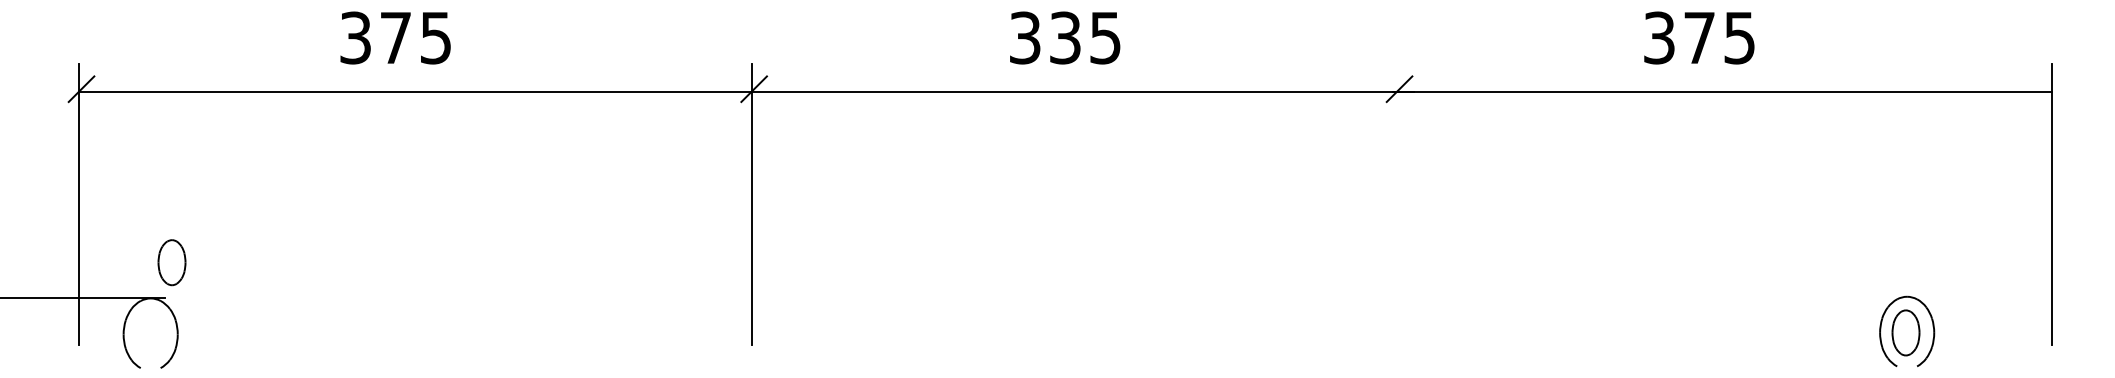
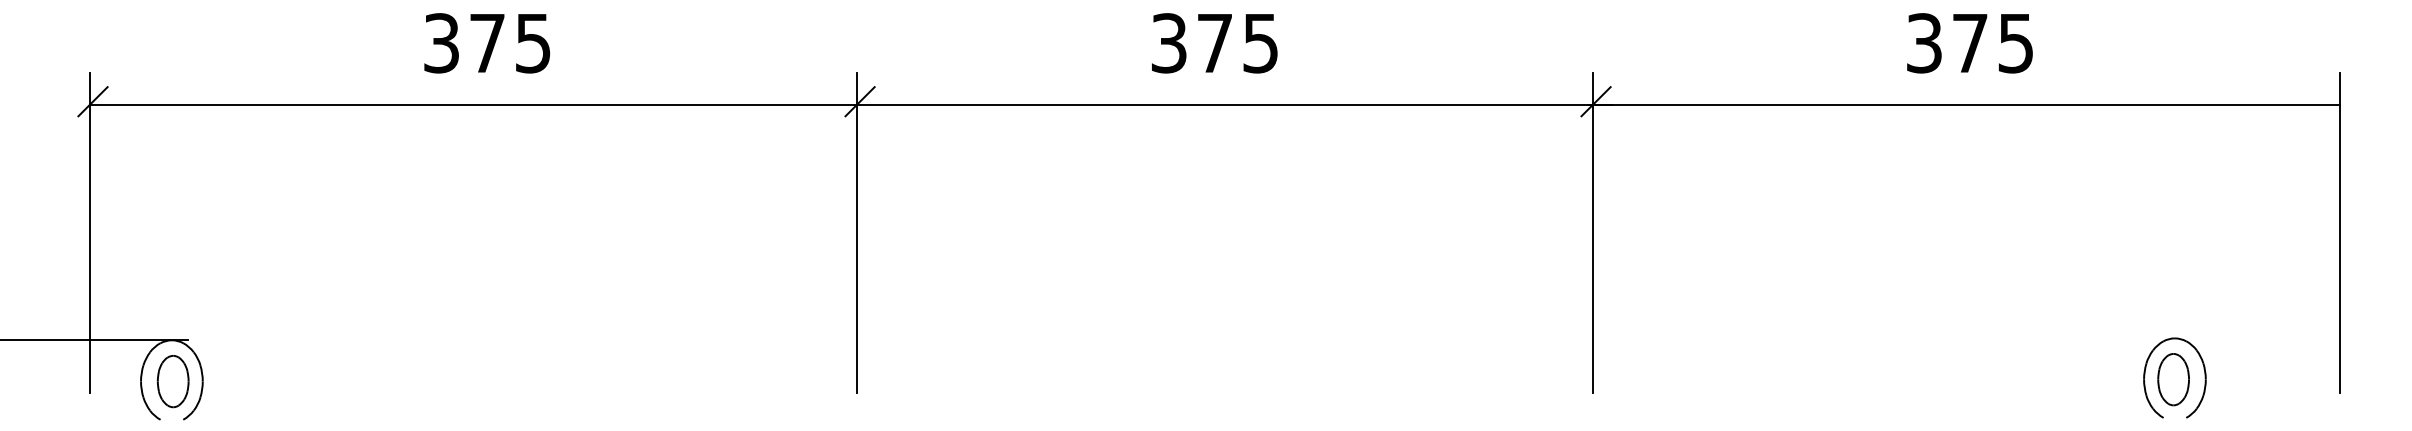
text: (395, 38) -> (487, 43), moved
text: (1064, 38) -> (1214, 43), 335 -> 375
text: (1698, 38) -> (1969, 43), moved
line: (1396, 203) -> (1592, 232), added
part: (171, 262) -> (172, 381), moved

